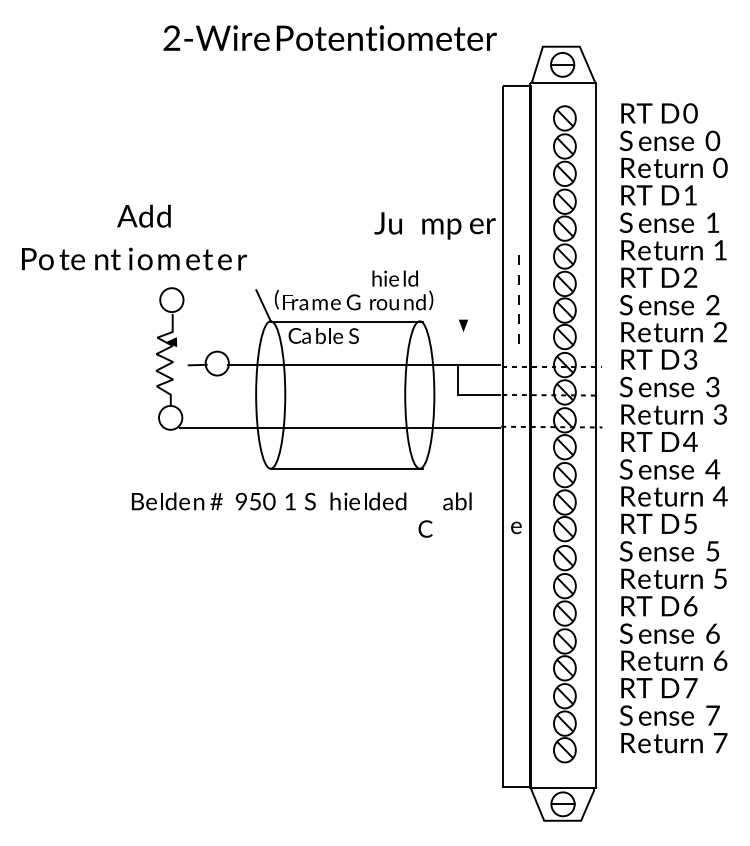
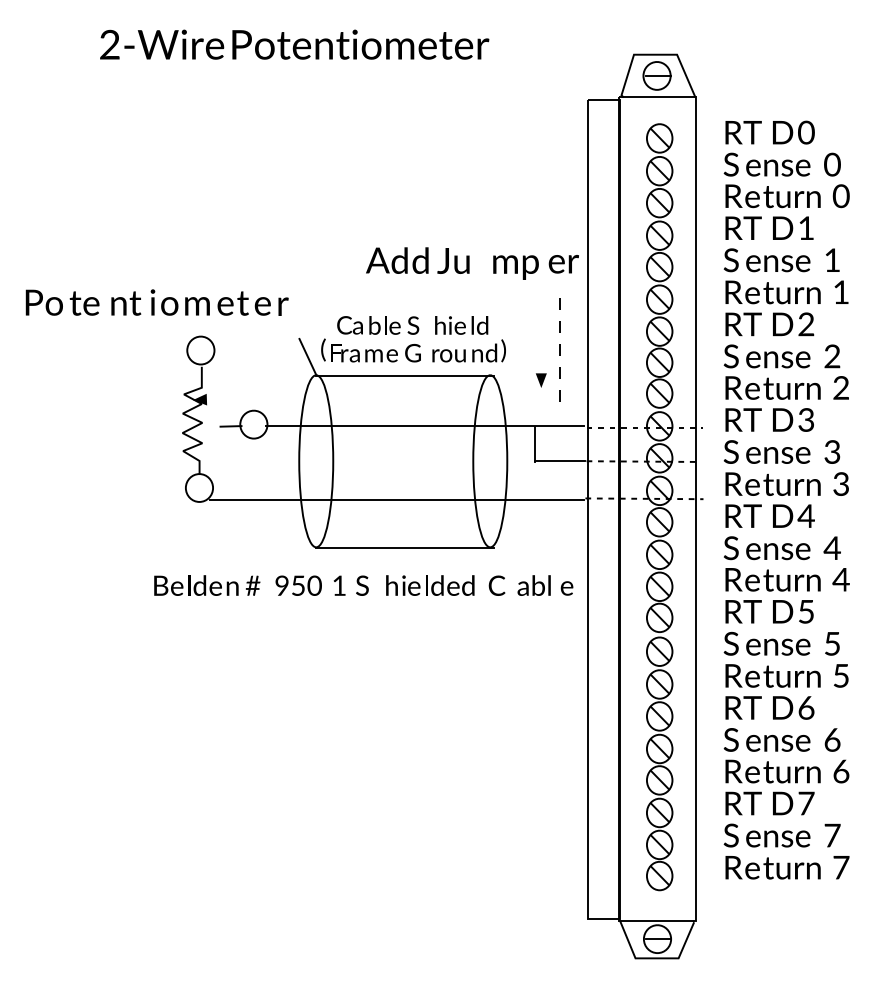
text: (330, 37) -> (294, 44), moved
text: (144, 216) -> (397, 260), moved
line: (518, 299) -> (559, 349), moved
text: (324, 336) -> (378, 325), moved
text: (515, 527) -> (566, 588), moved
text: (425, 528) -> (496, 585), moved

